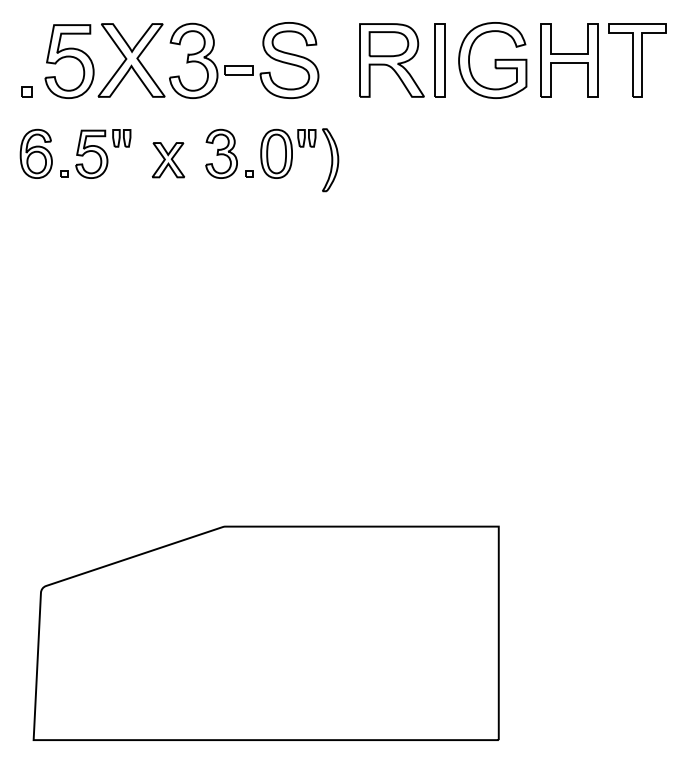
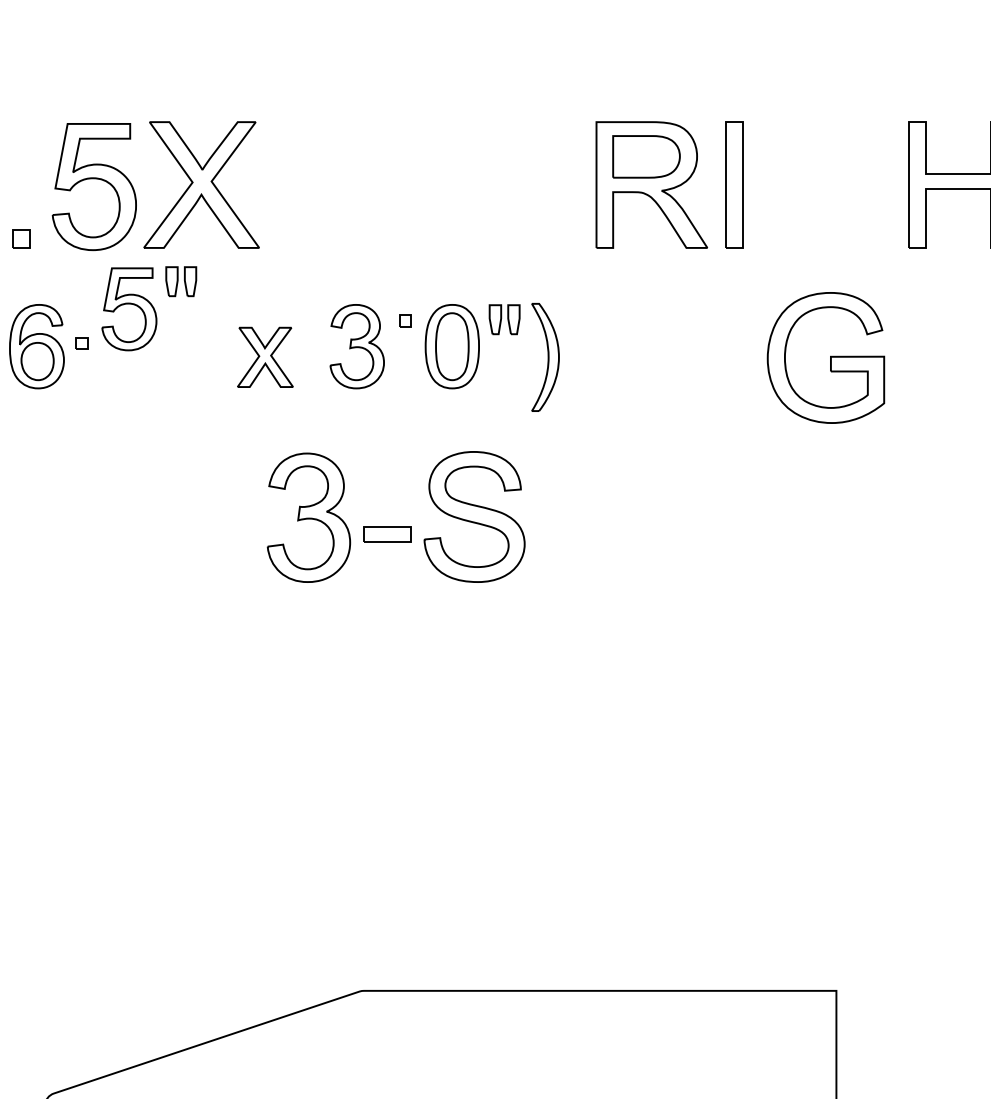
part: (244, 60) -> (396, 516), moved
part: (492, 60) -> (825, 357), moved
part: (95, 153) -> (135, 307), moved
part: (249, 173) -> (405, 319), moved

